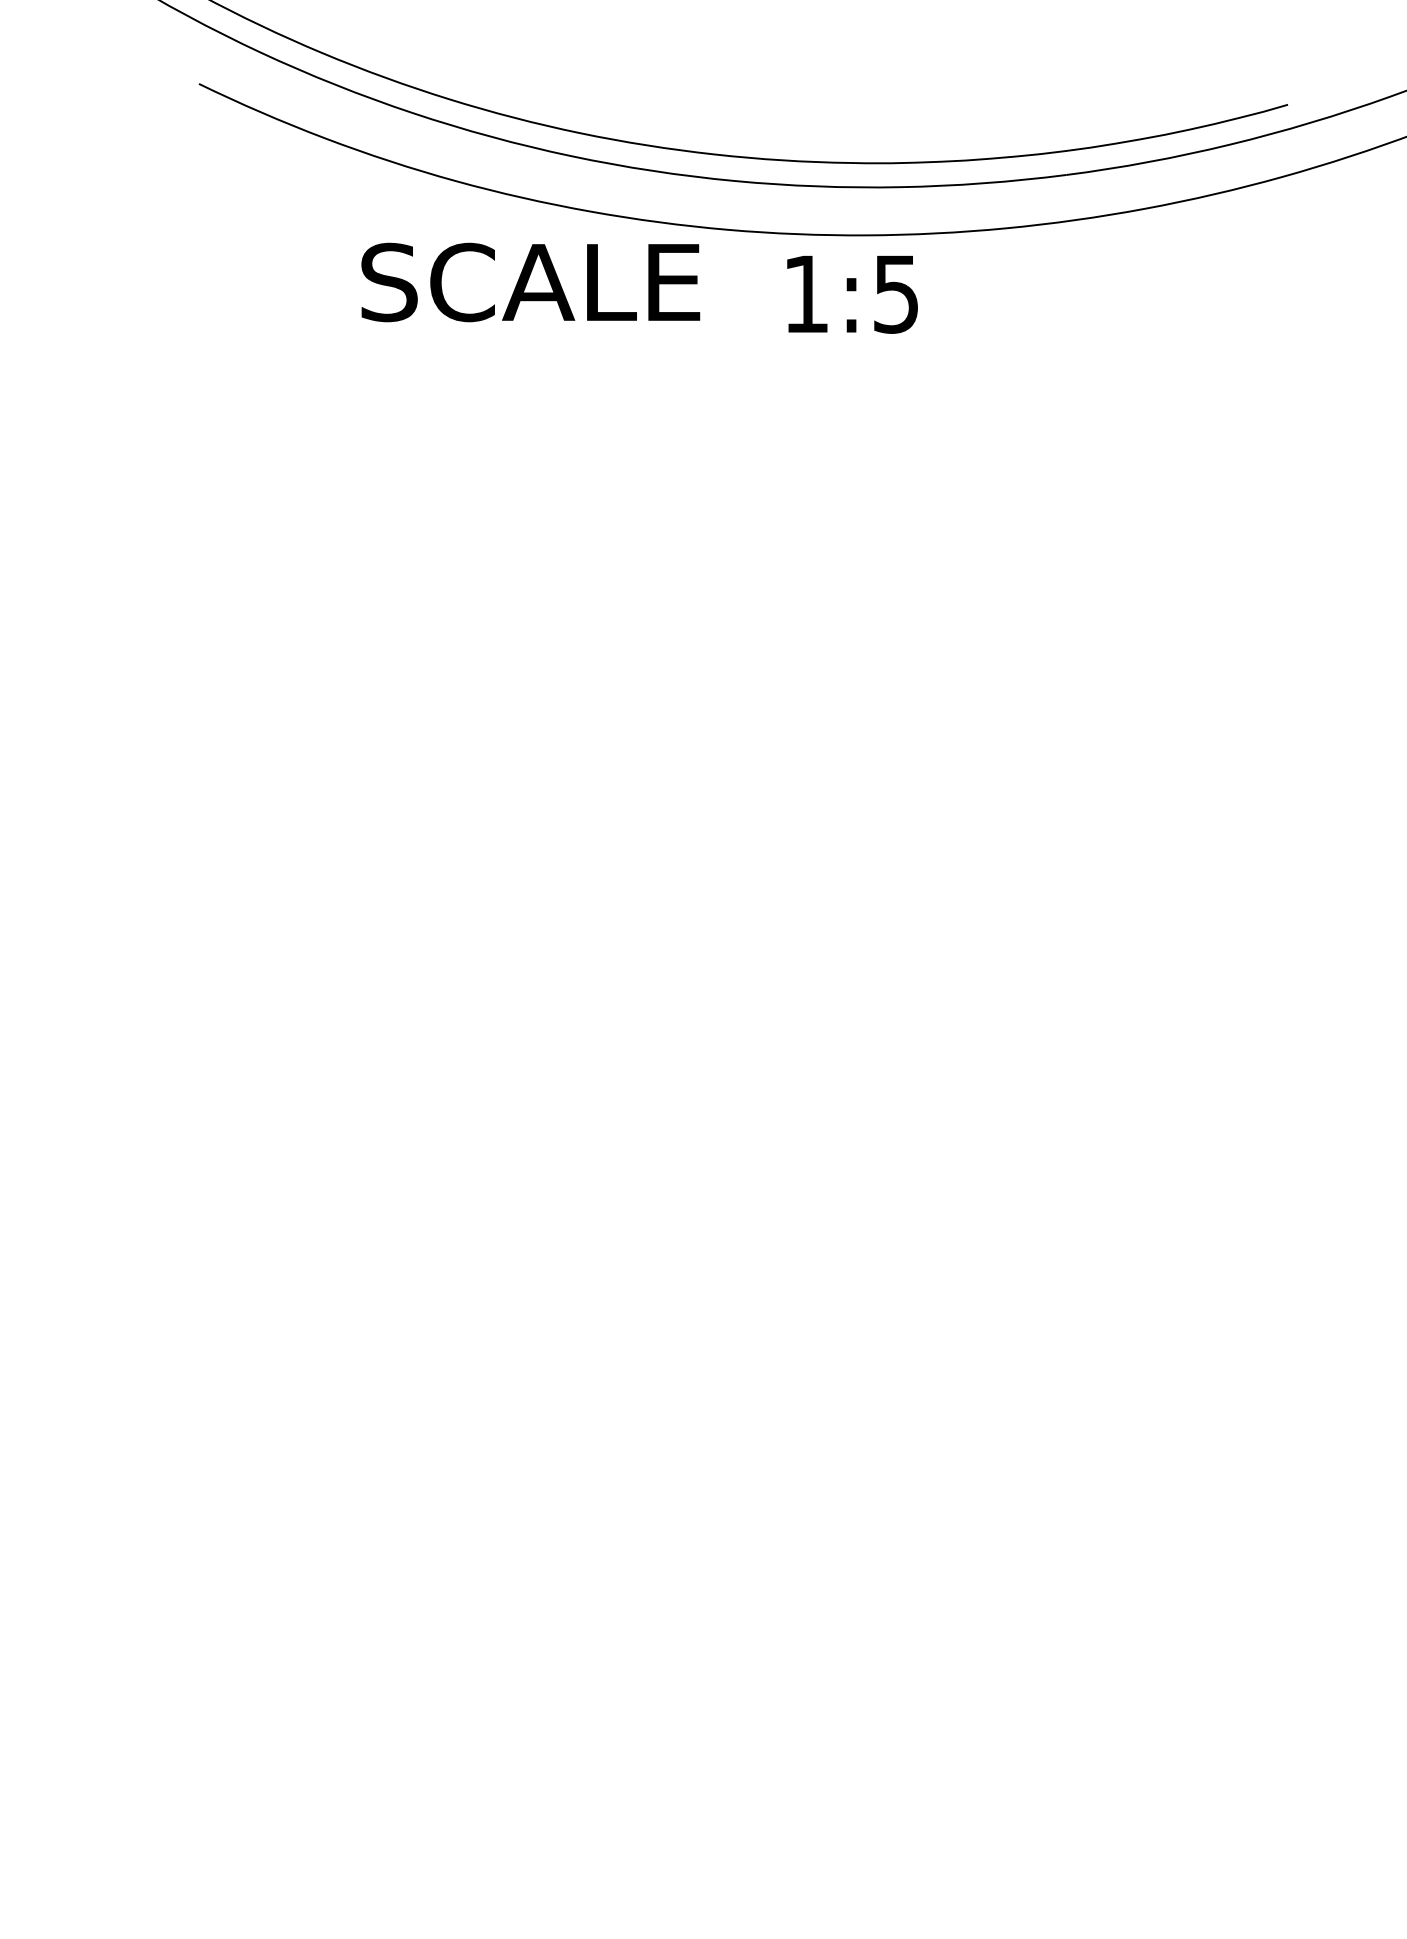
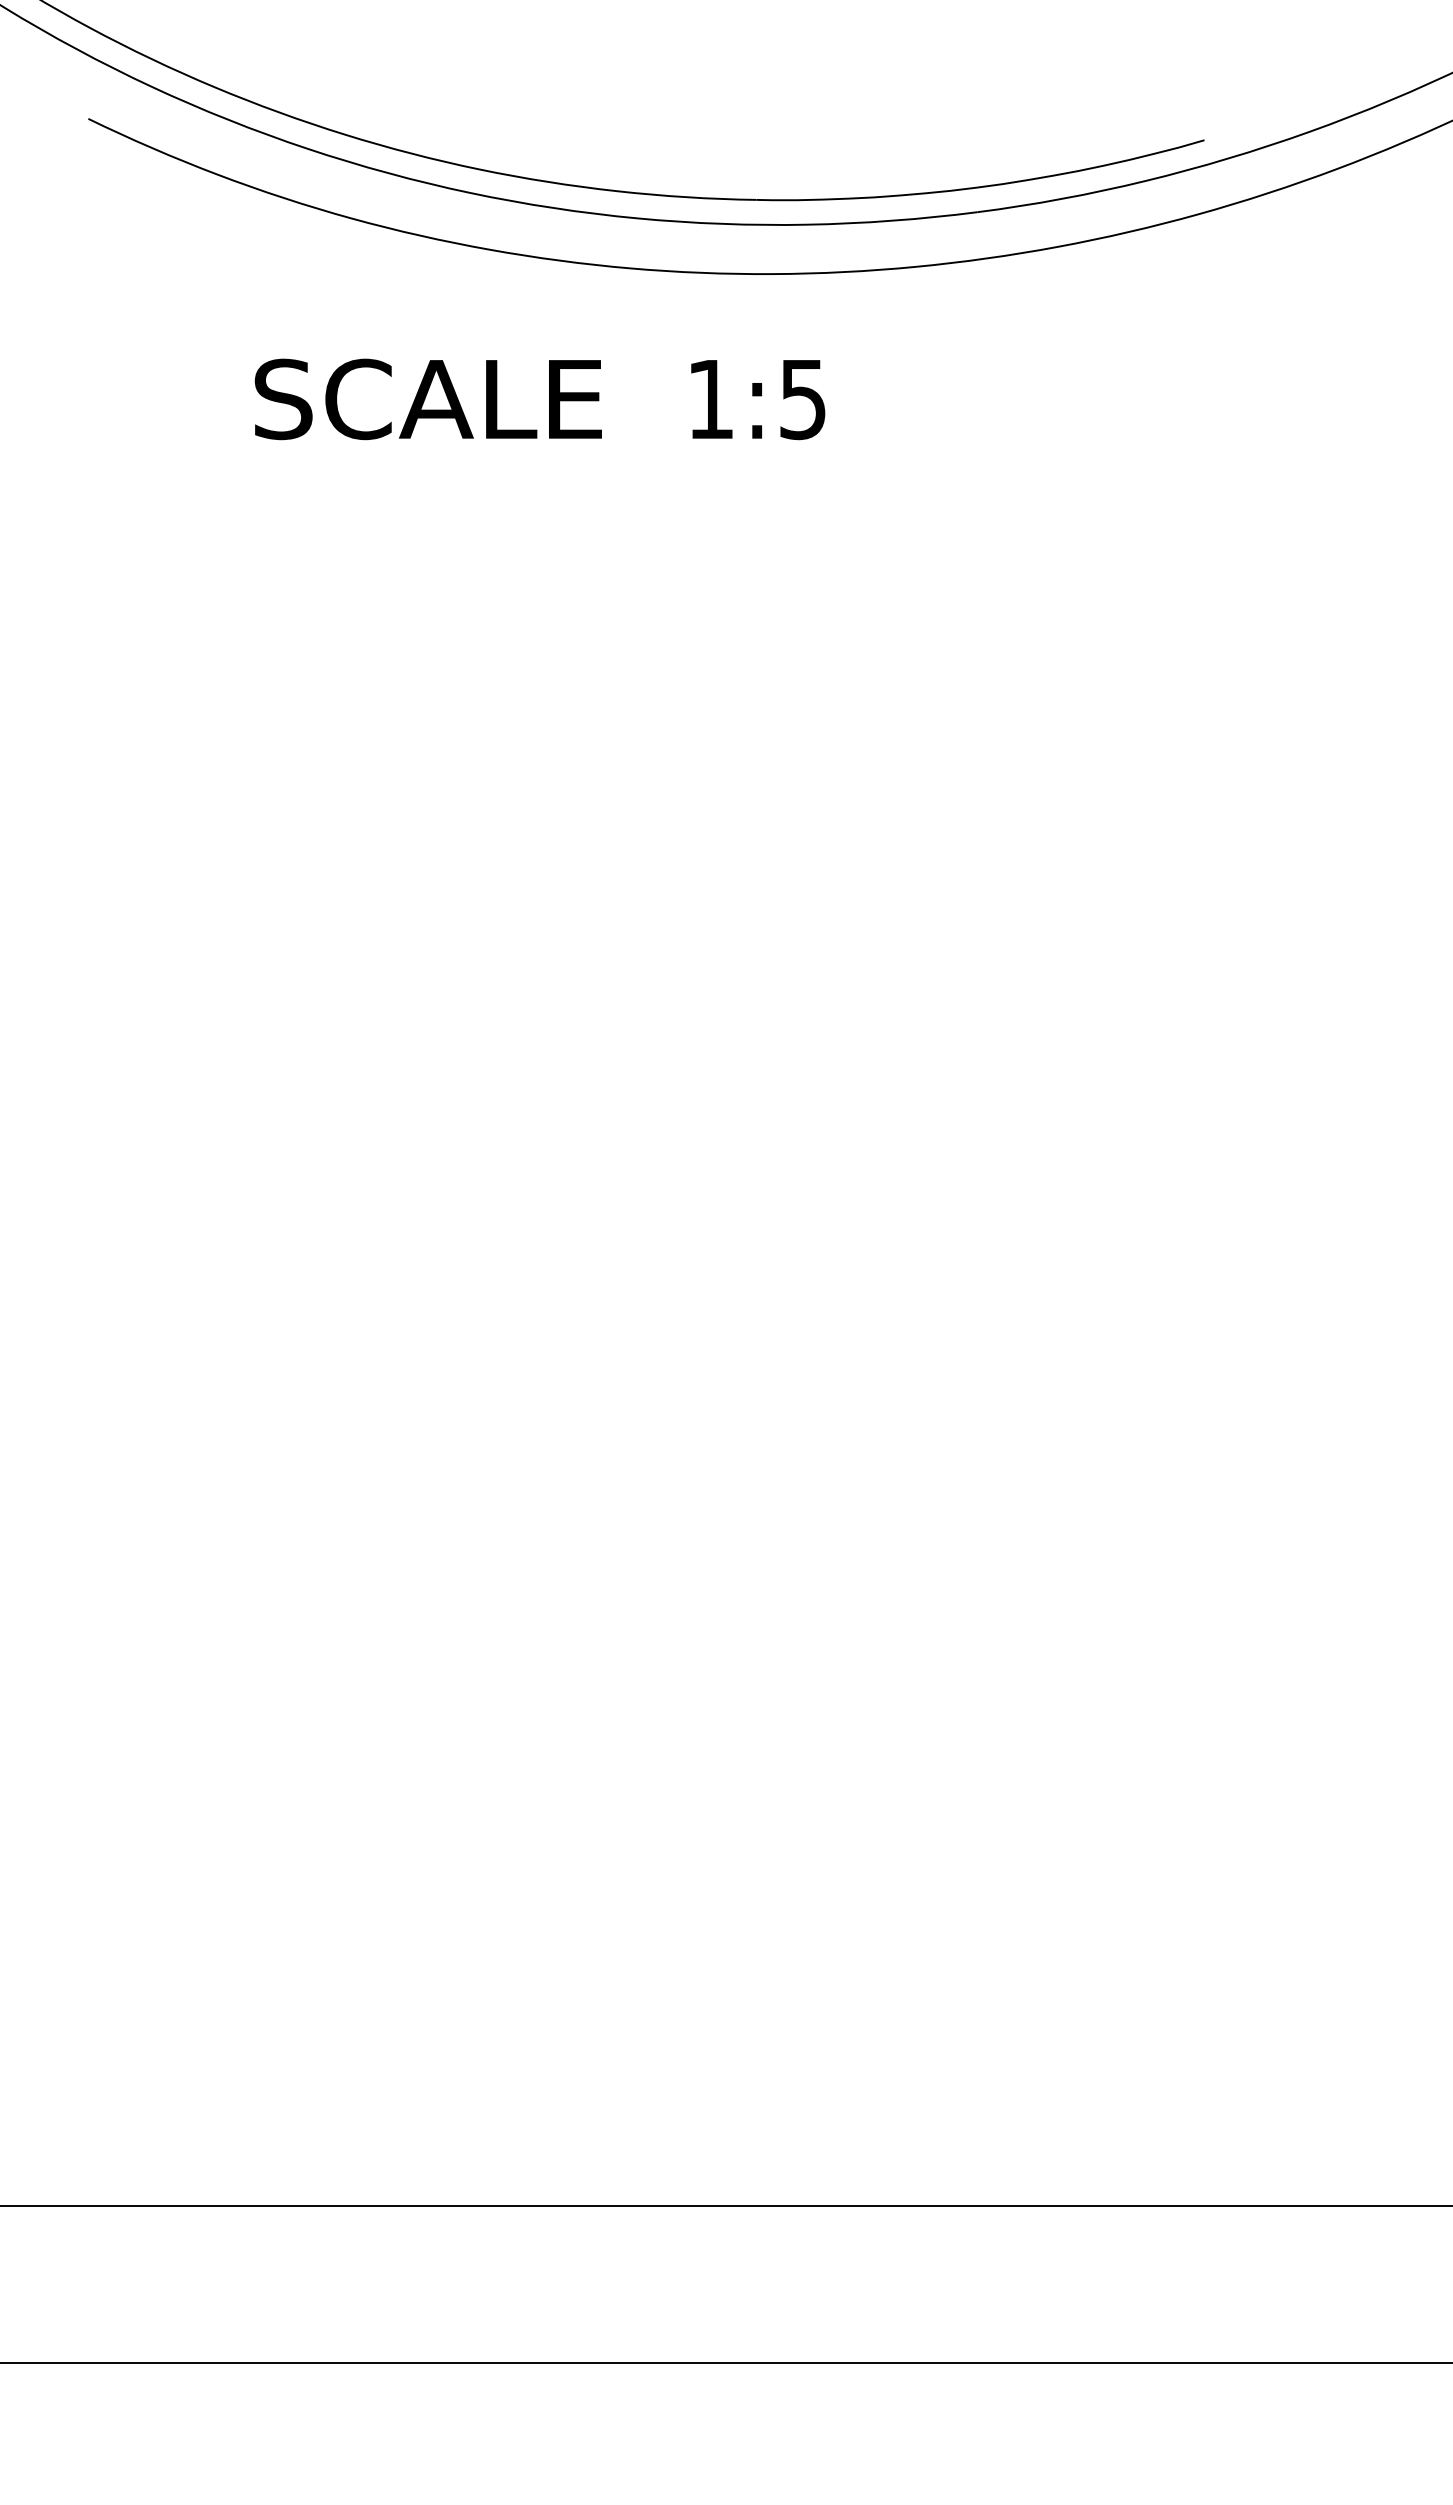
text: (529, 282) -> (427, 399), moved
text: (852, 295) -> (758, 400), moved

